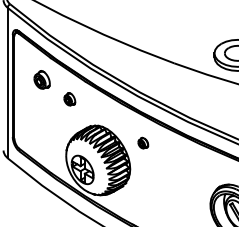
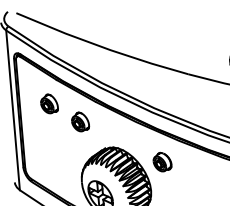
part: (69, 99) -> (80, 122), size x1.43
part: (143, 142) -> (162, 161), size x1.67

